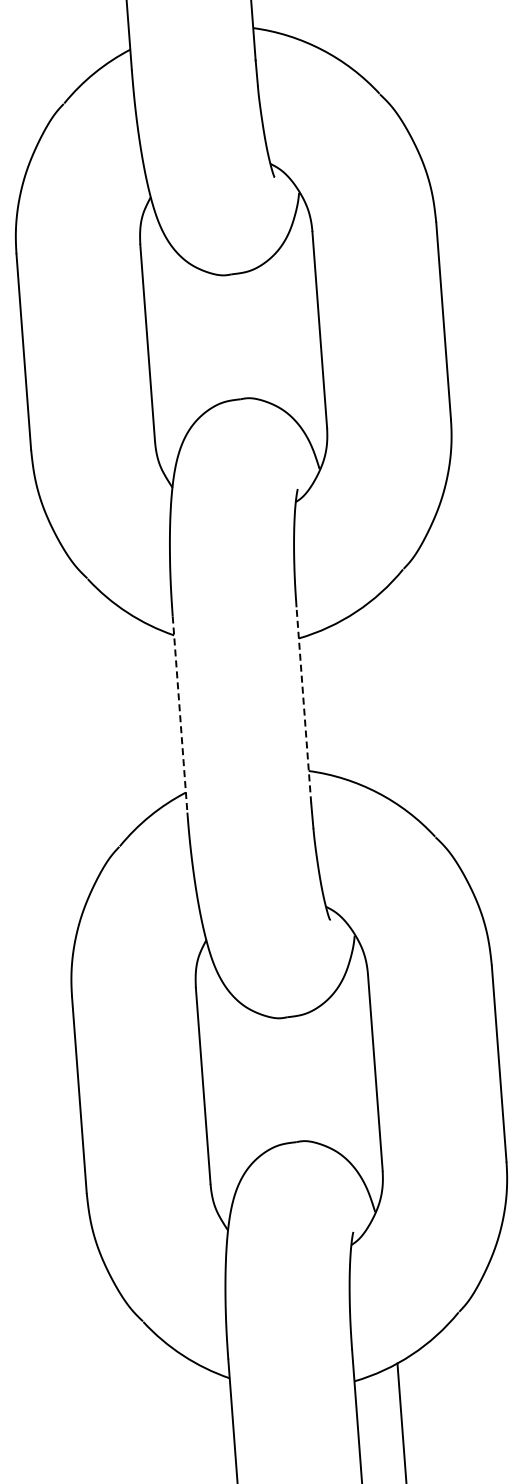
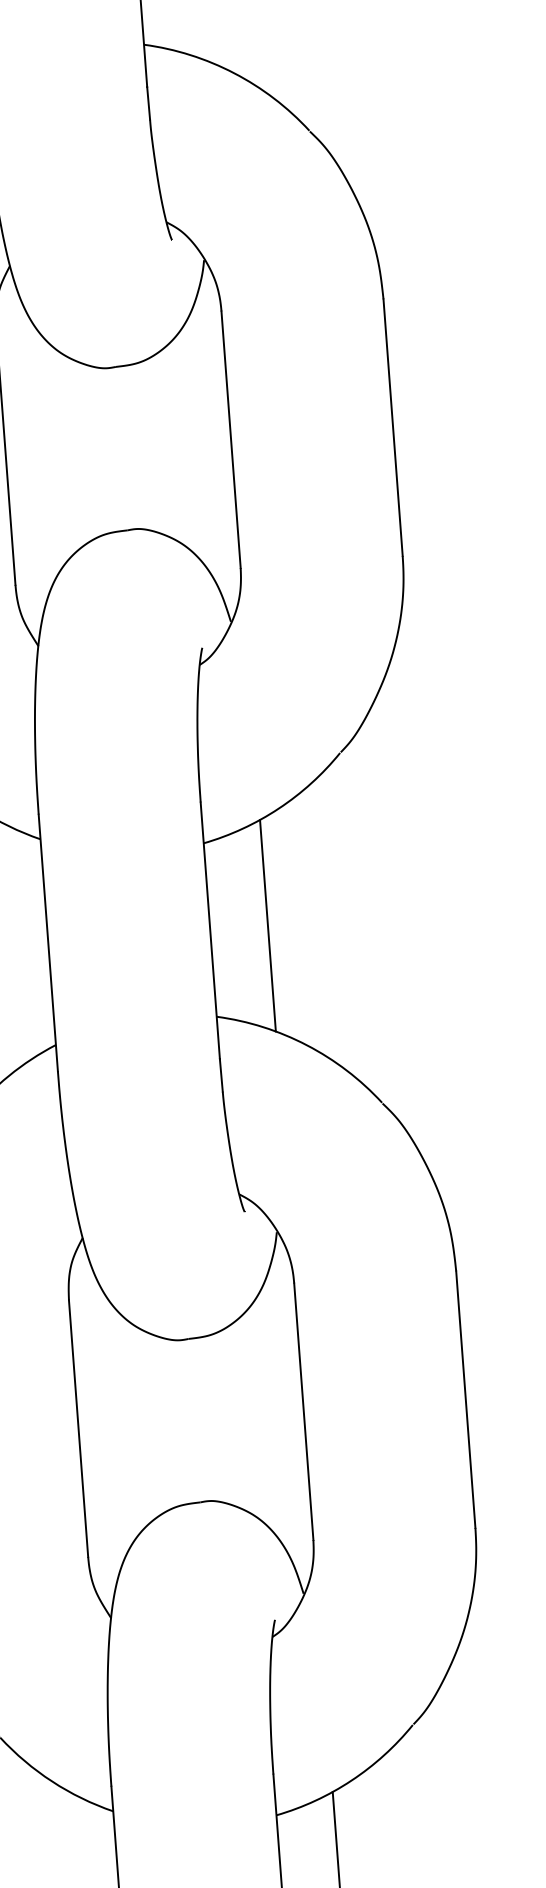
line: (347, 701) -> (267, 925), added
line: (303, 704) -> (209, 929), dashed -> solid
line: (180, 715) -> (48, 944), dashed -> solid

